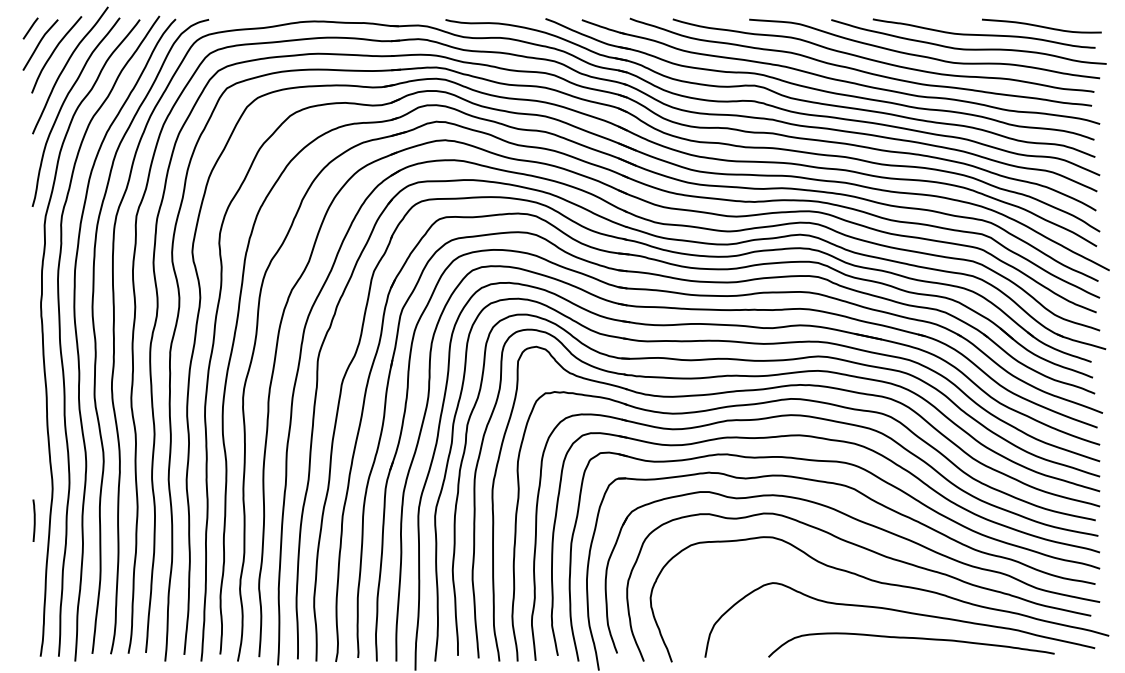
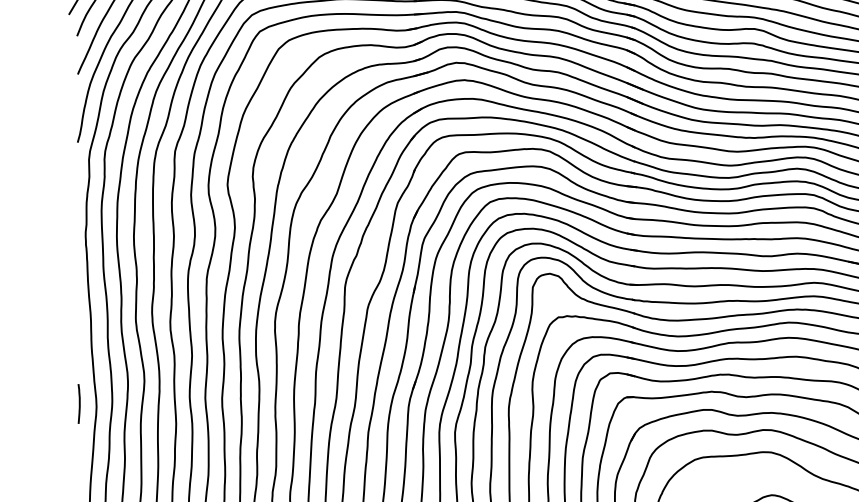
line: (33, 520) -> (78, 403), moved

